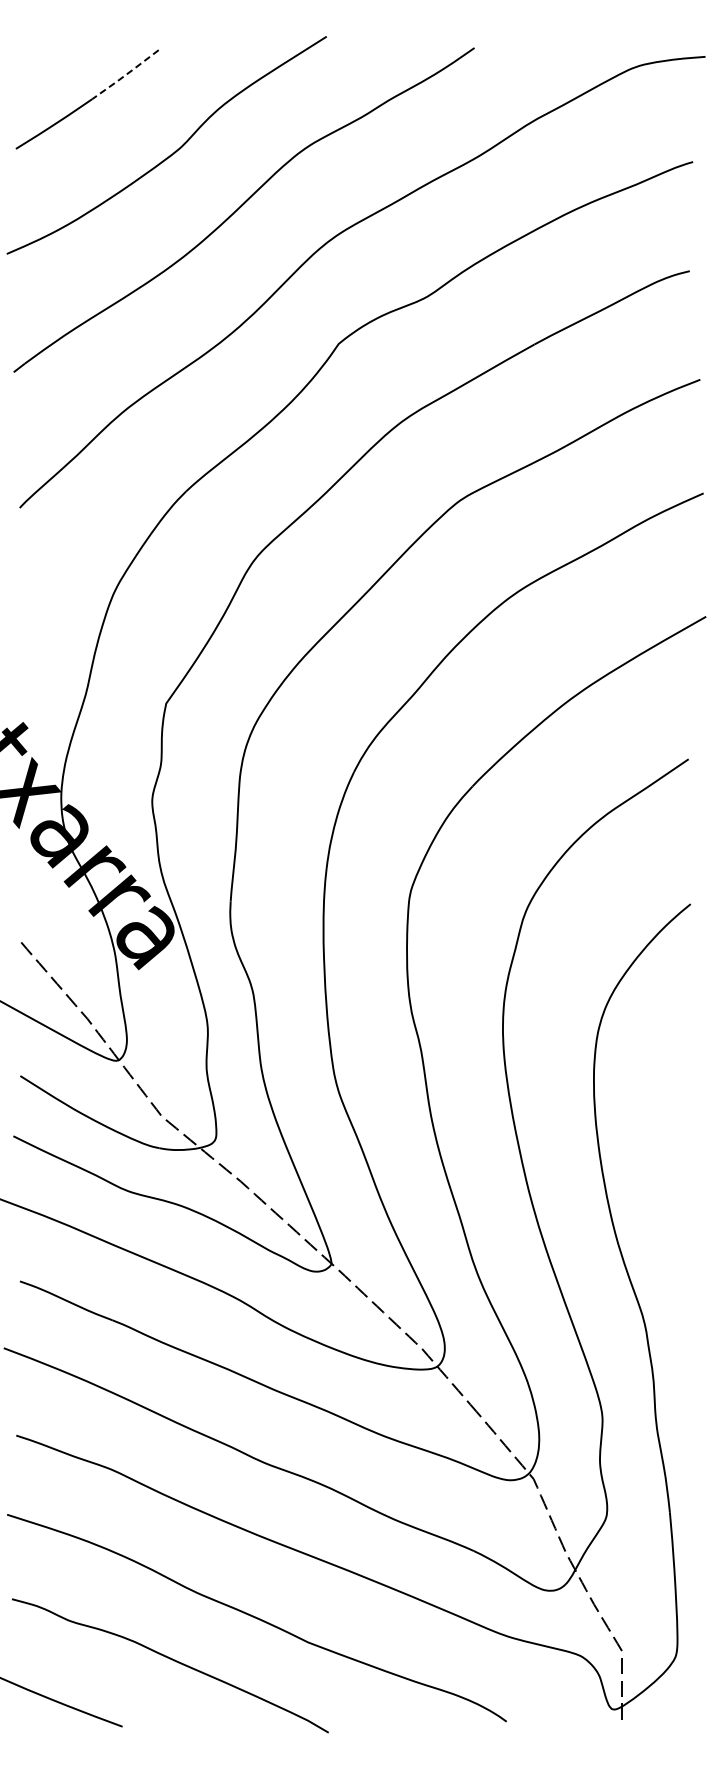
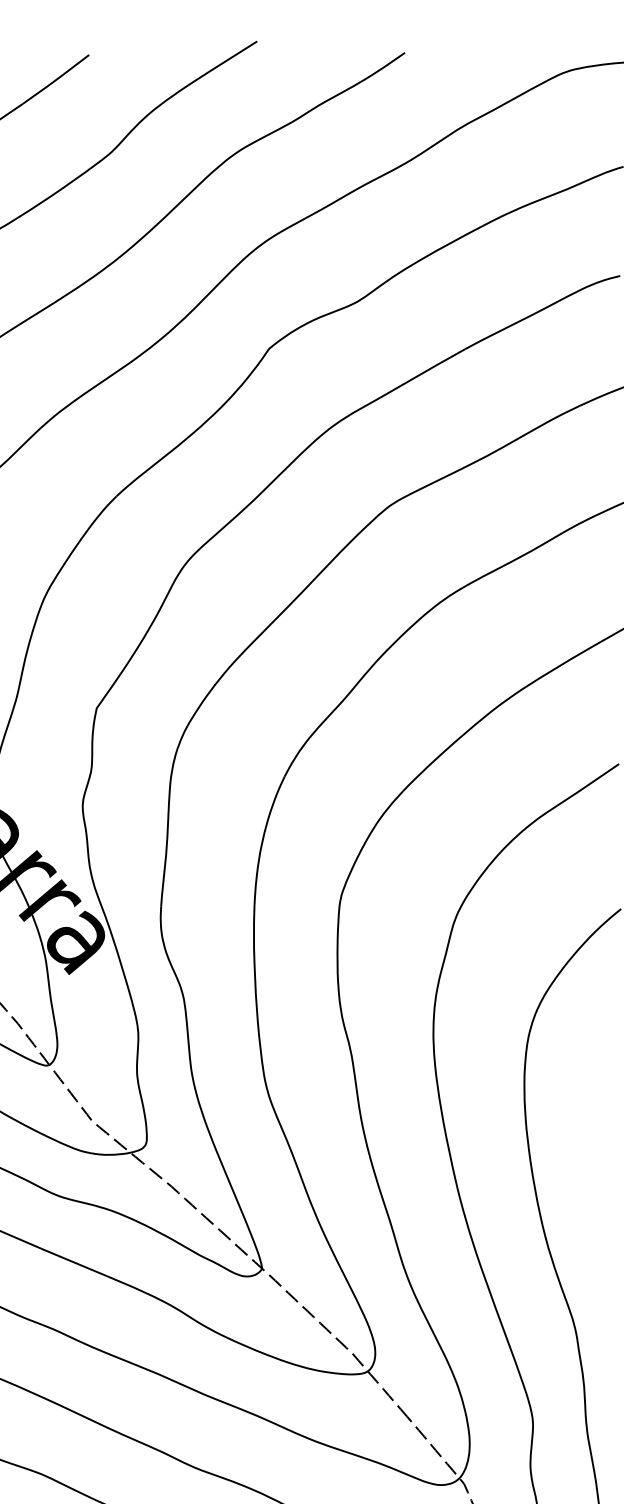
line: (125, 75) -> (55, 80), dashed -> solid

